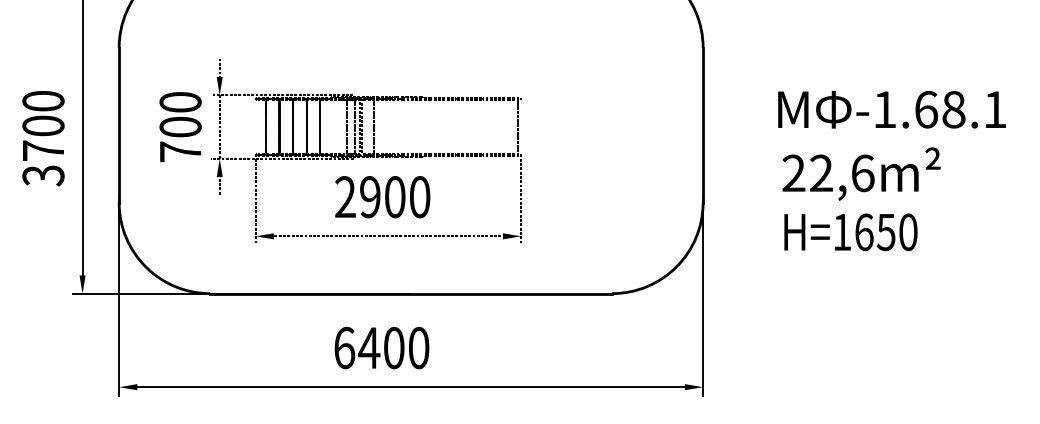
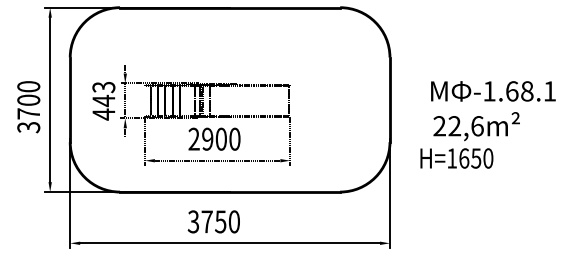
text: (179, 126) -> (103, 100), 700 -> 443
text: (850, 232) -> (456, 158), moved
text: (368, 347) -> (206, 221), 6400 -> 3750

